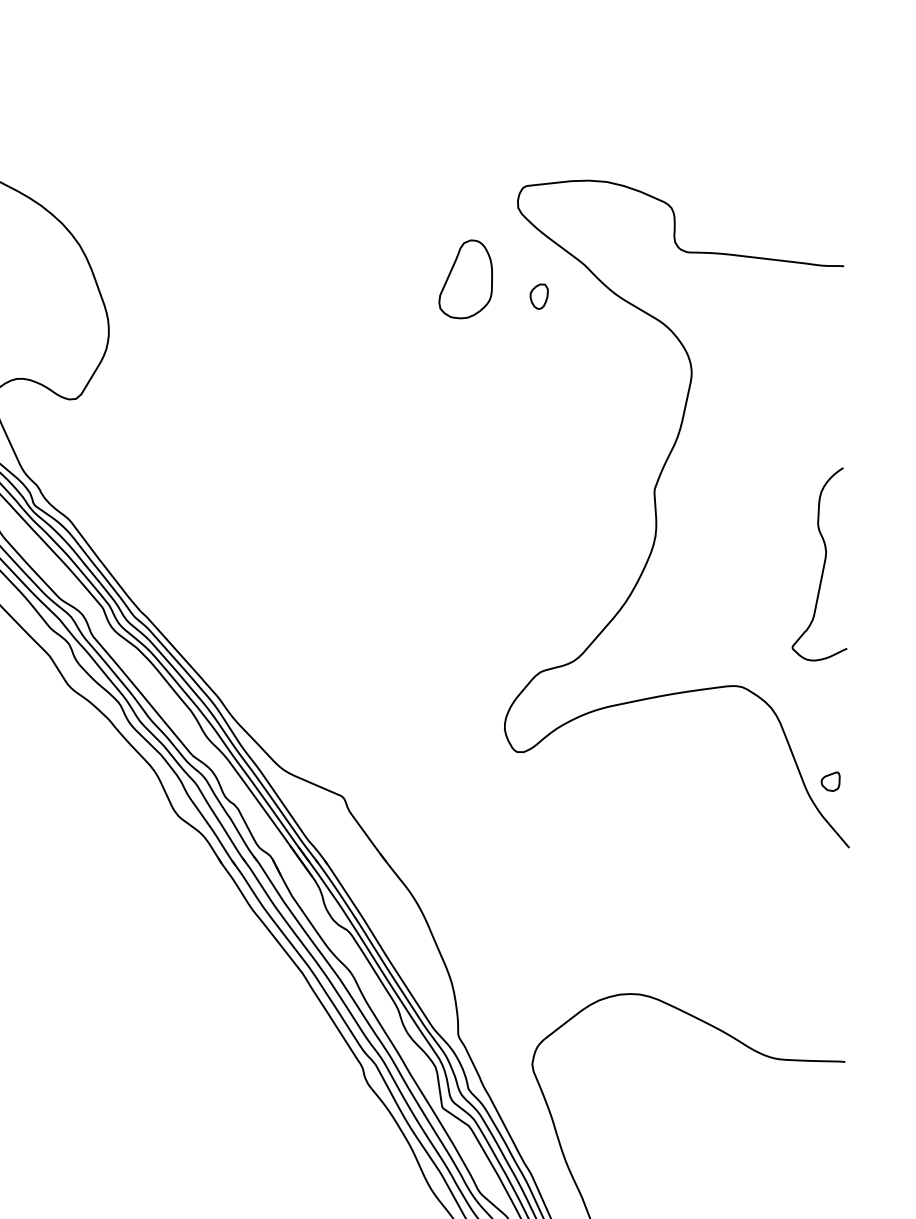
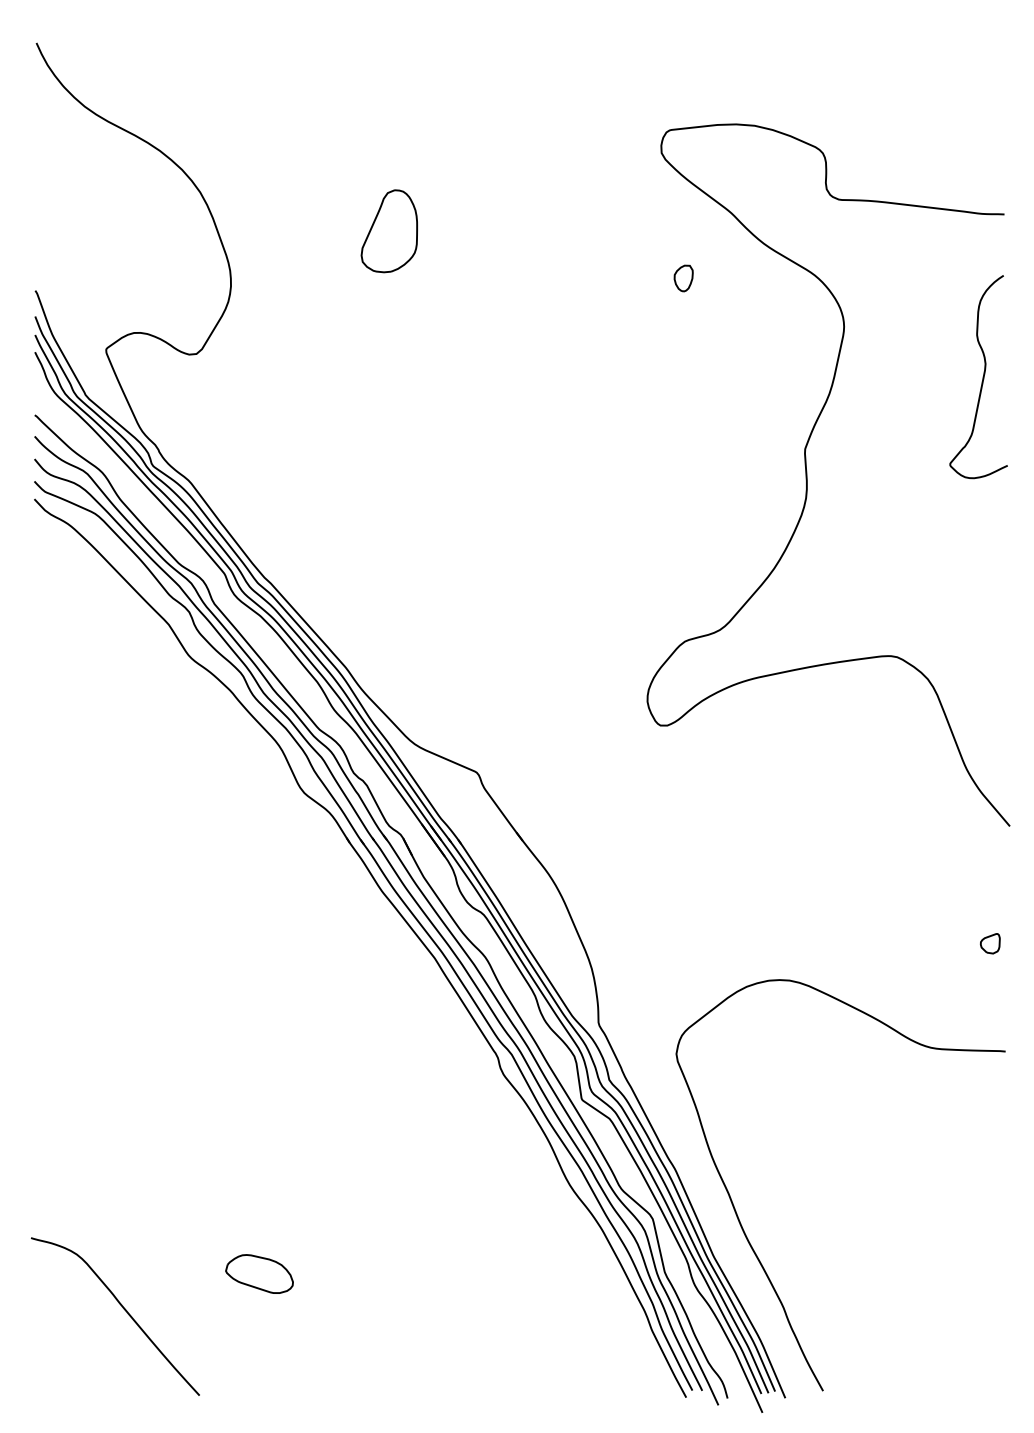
part: (464, 279) -> (388, 231), moved
part: (539, 296) -> (683, 278), moved
curve: (823, 564) -> (982, 377), moved
part: (830, 781) -> (990, 943), moved

